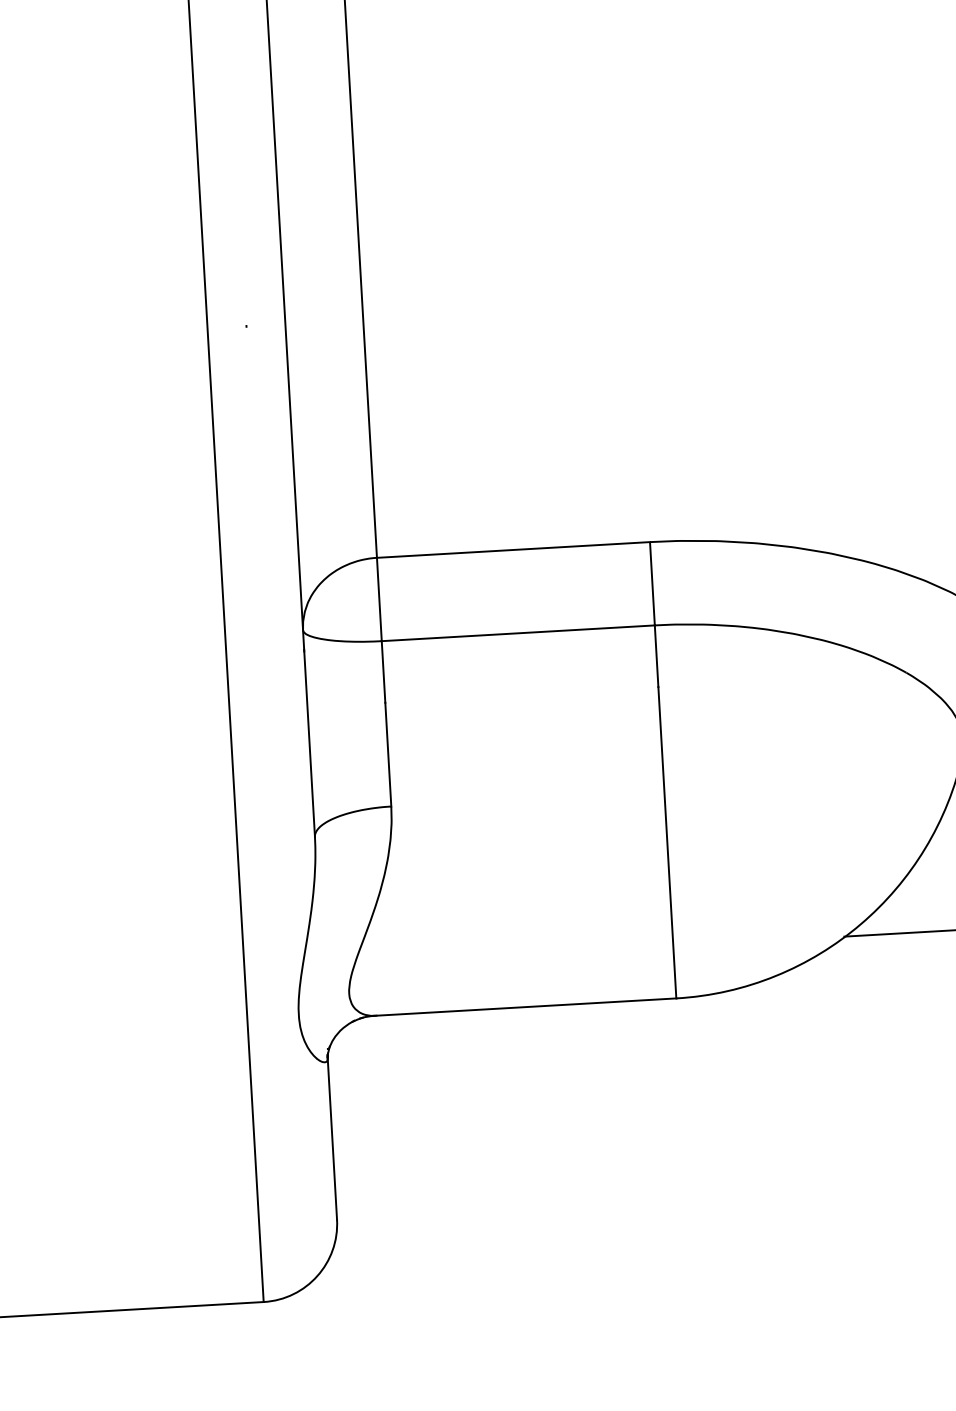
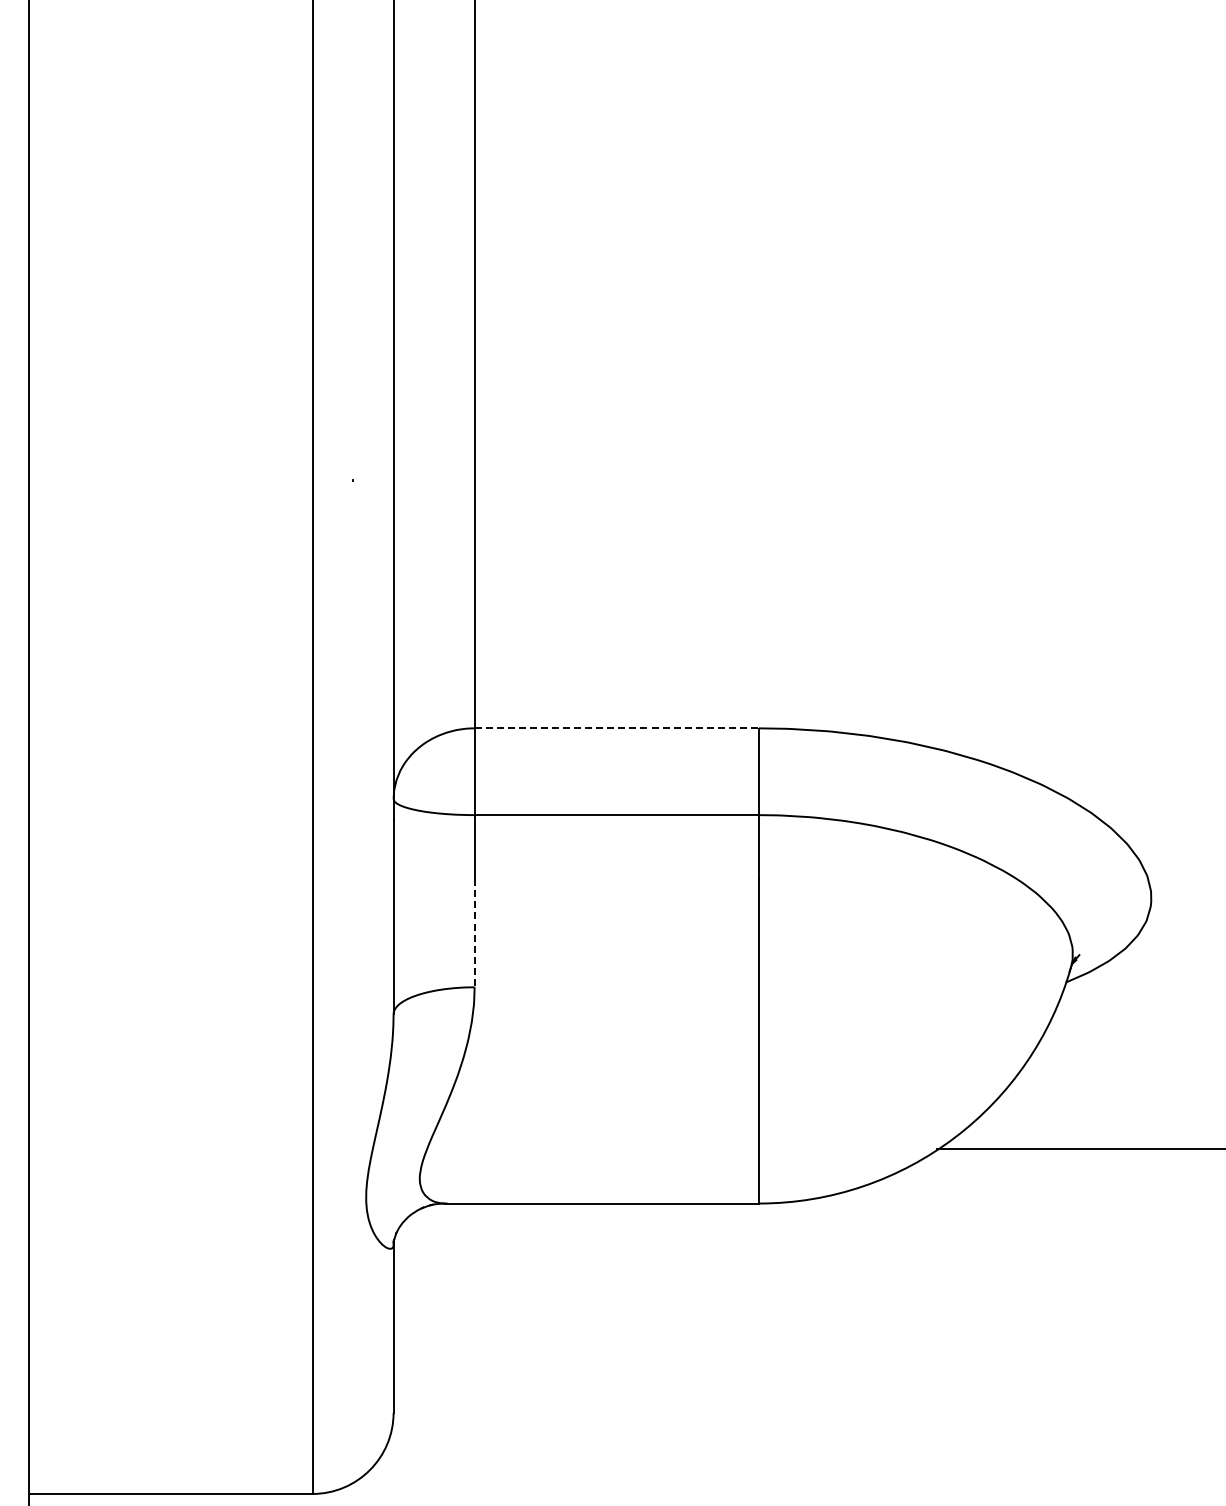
line: (514, 550) -> (617, 728), solid -> dashed
line: (388, 754) -> (474, 933), solid -> dashed

